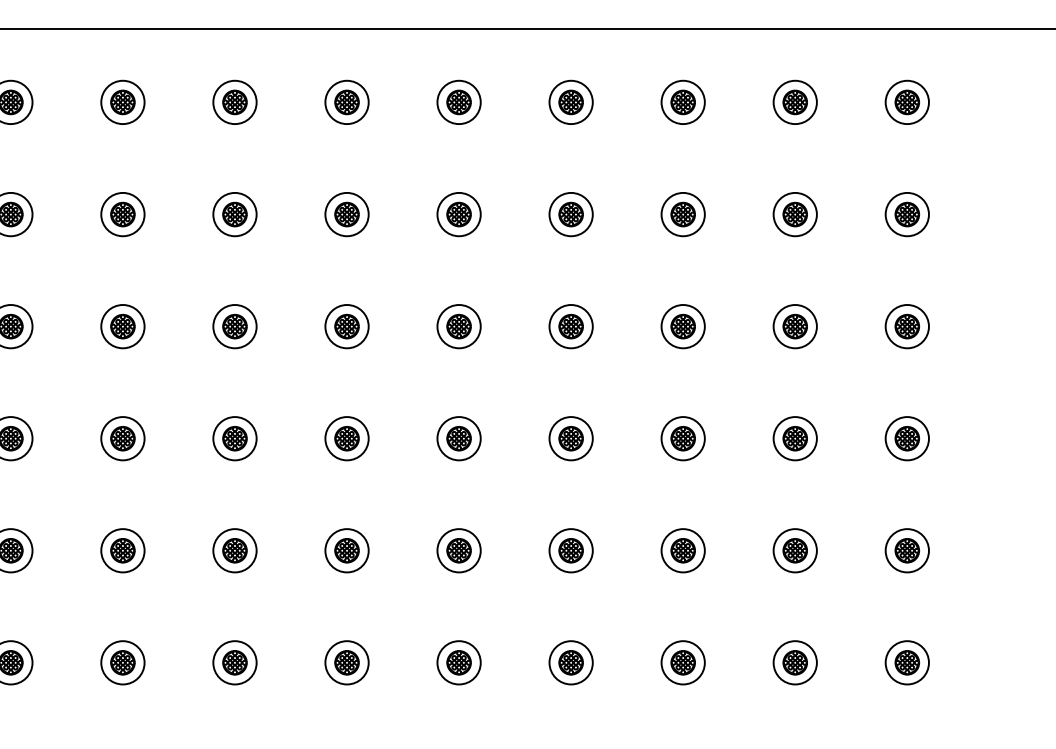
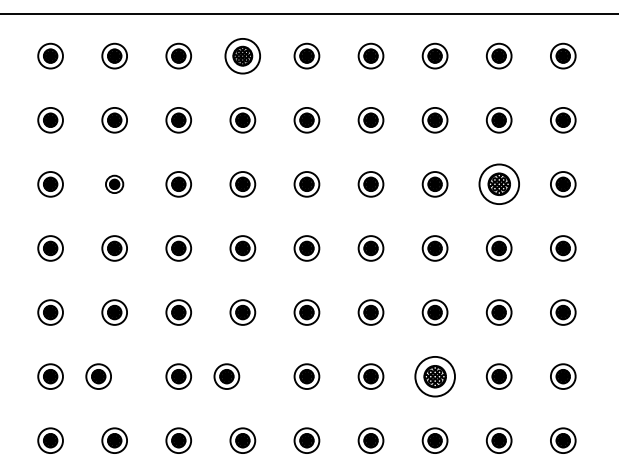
part: (346, 101) -> (242, 55), size x1.4
part: (122, 326) -> (114, 184), size x0.7
part: (794, 326) -> (498, 184), size x1.6
part: (122, 662) -> (98, 376), moved
part: (346, 662) -> (226, 376), moved
part: (682, 662) -> (434, 376), size x1.6

